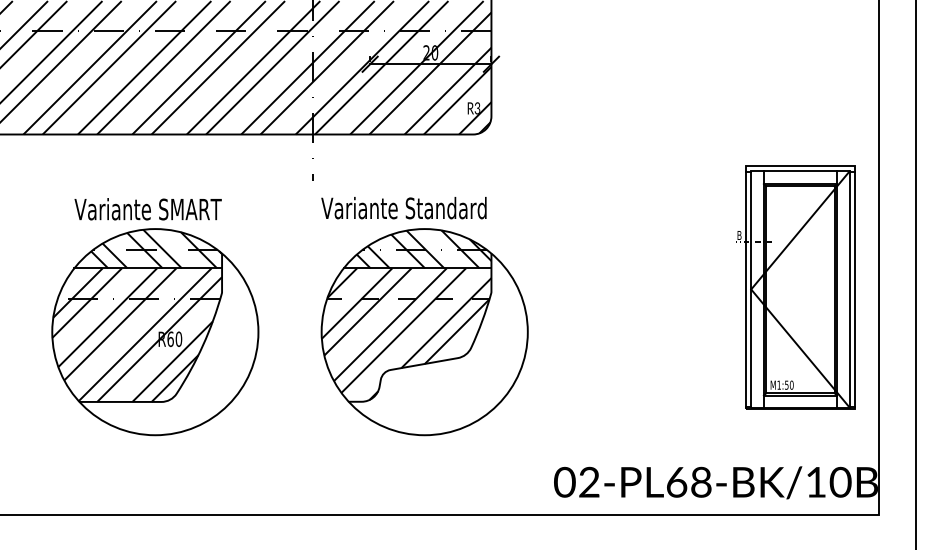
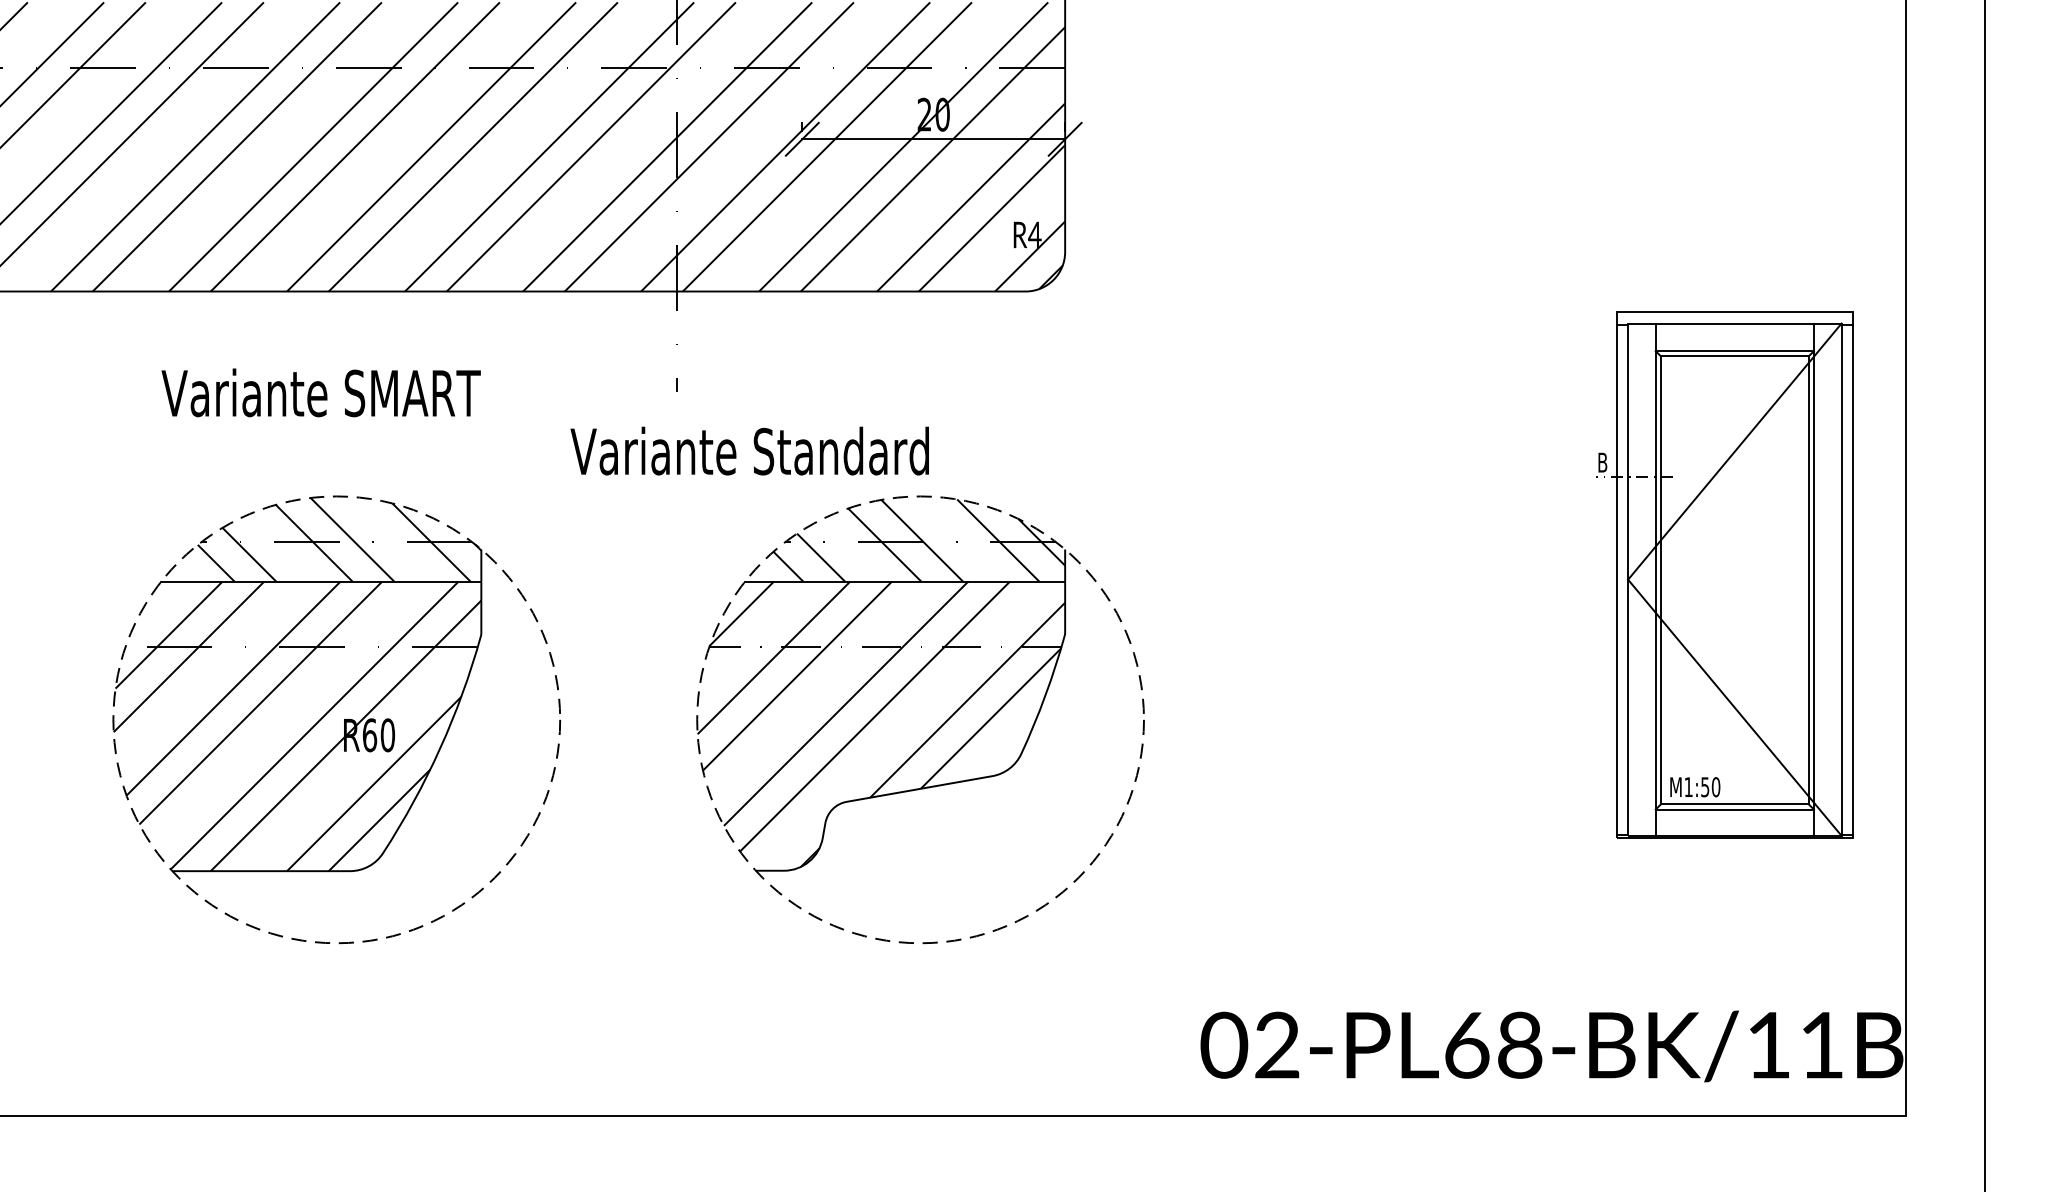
text: (477, 108) -> (1034, 235), R3 -> R4
text: (403, 208) -> (748, 451), moved
text: (147, 209) -> (319, 393), moved
part: (795, 287) -> (1724, 575), moved
circle: (155, 332) -> (337, 720), solid -> dashed
circle: (424, 332) -> (920, 720), solid -> dashed
text: (840, 481) -> (1821, 1043), 02-PL68-BK/10B -> 02-PL68-BK/11B

